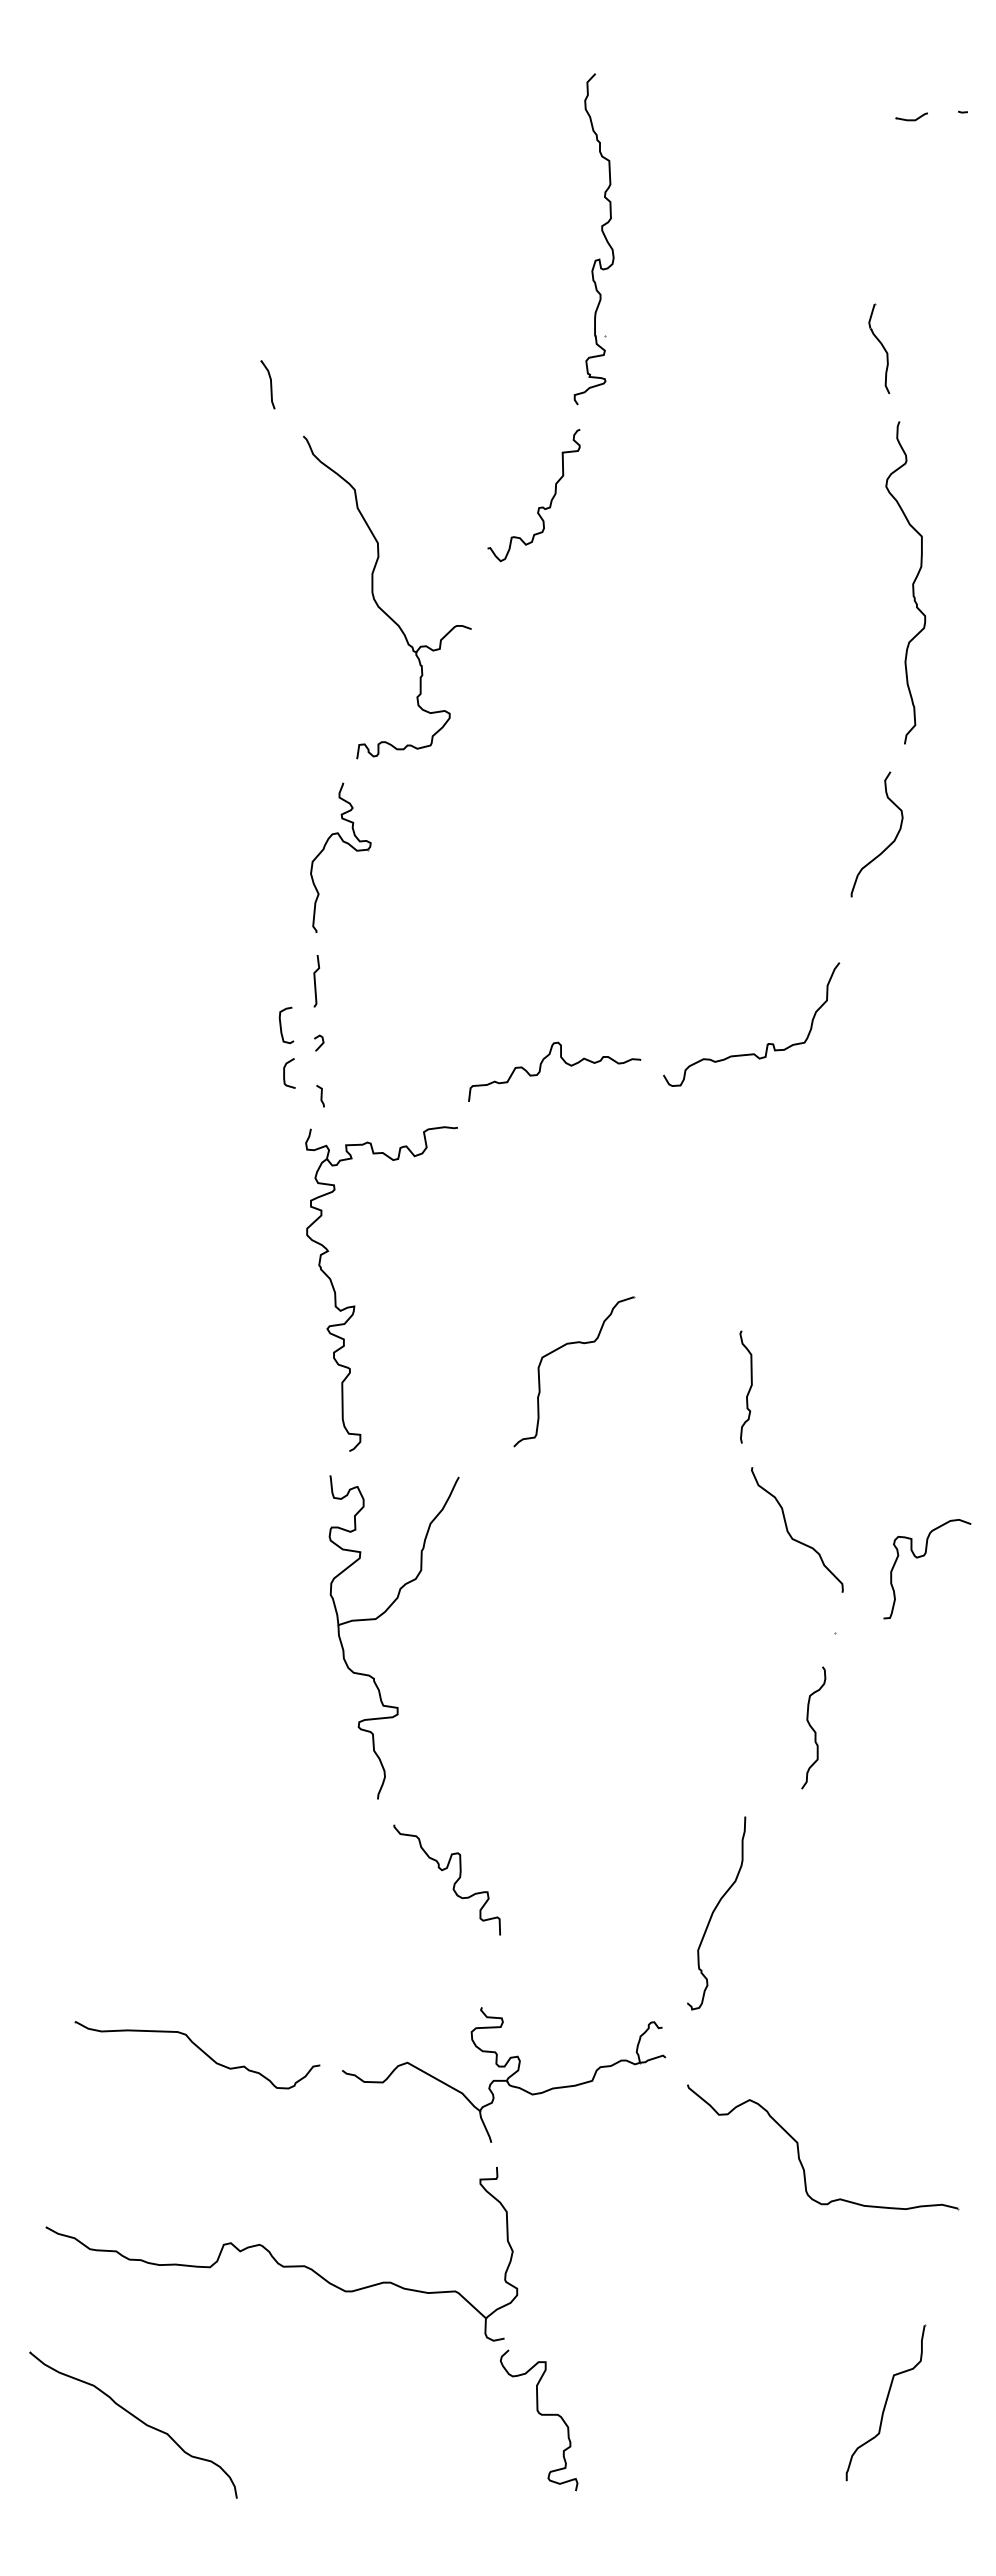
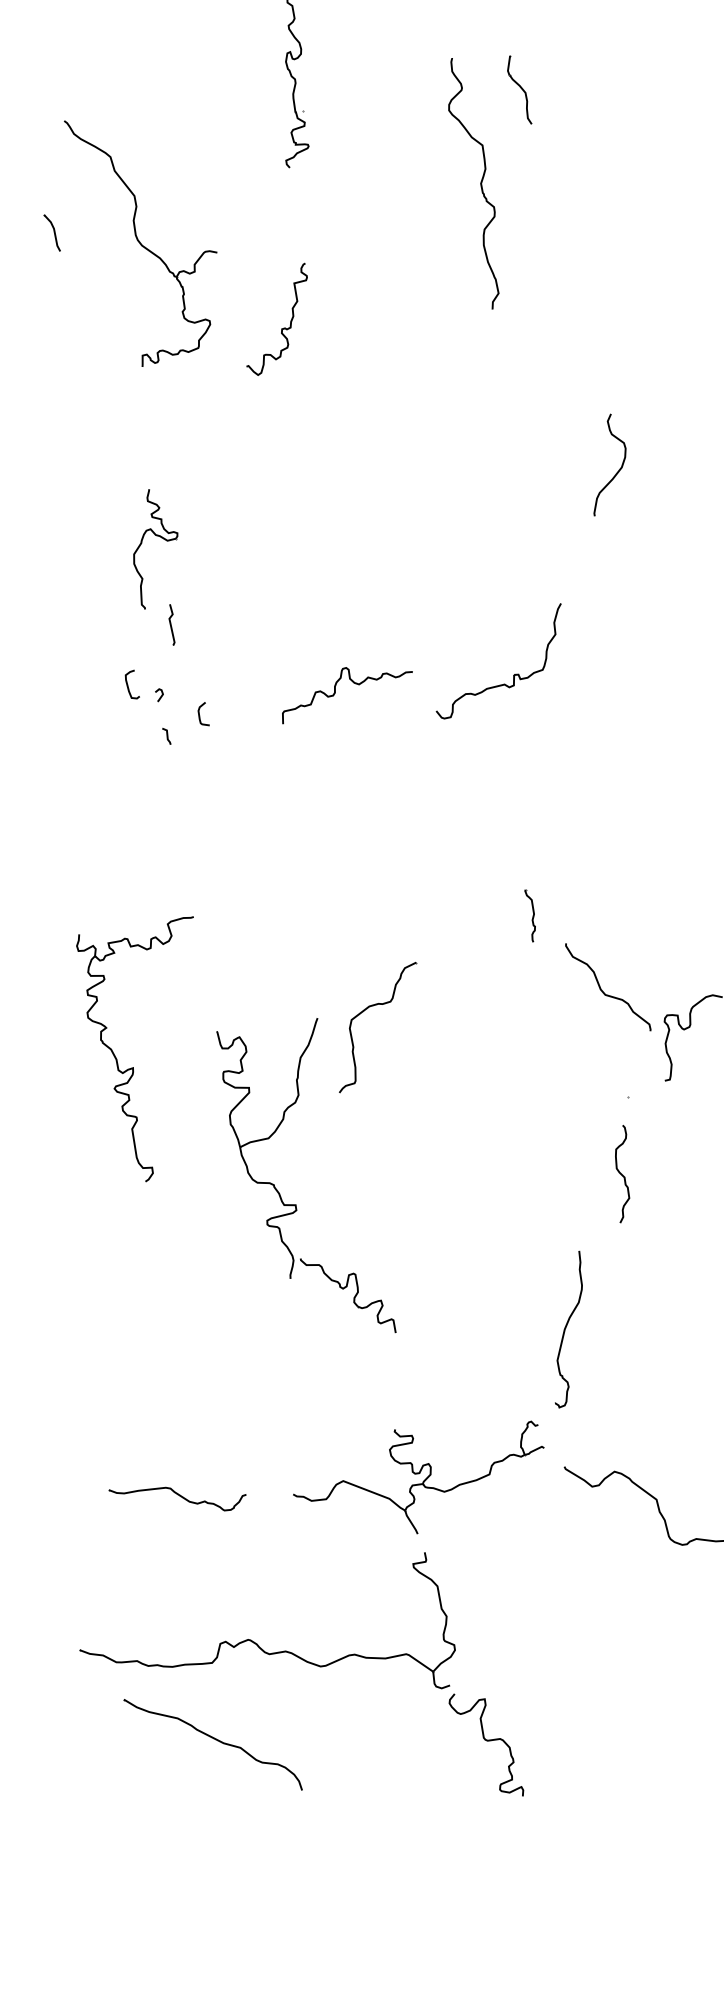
part: (267, 384) -> (51, 232), moved
curve: (538, 507) -> (281, 328), moved
curve: (912, 583) -> (480, 183), moved
part: (377, 602) -> (140, 242), moved
curve: (888, 845) -> (617, 471), moved
curve: (315, 981) -> (171, 625), moved
part: (767, 1043) -> (513, 674), moved
curve: (284, 1073) -> (199, 715), moved
part: (355, 1305) -> (133, 1067), moved
part: (559, 1349) -> (364, 1011), moved
part: (745, 1386) -> (531, 915), size x0.6
curve: (790, 1533) -> (603, 990), moved
part: (453, 1883) -> (353, 1297), moved
part: (197, 2055) -> (178, 1499), size x0.7
part: (135, 2418) -> (213, 1739), moved

